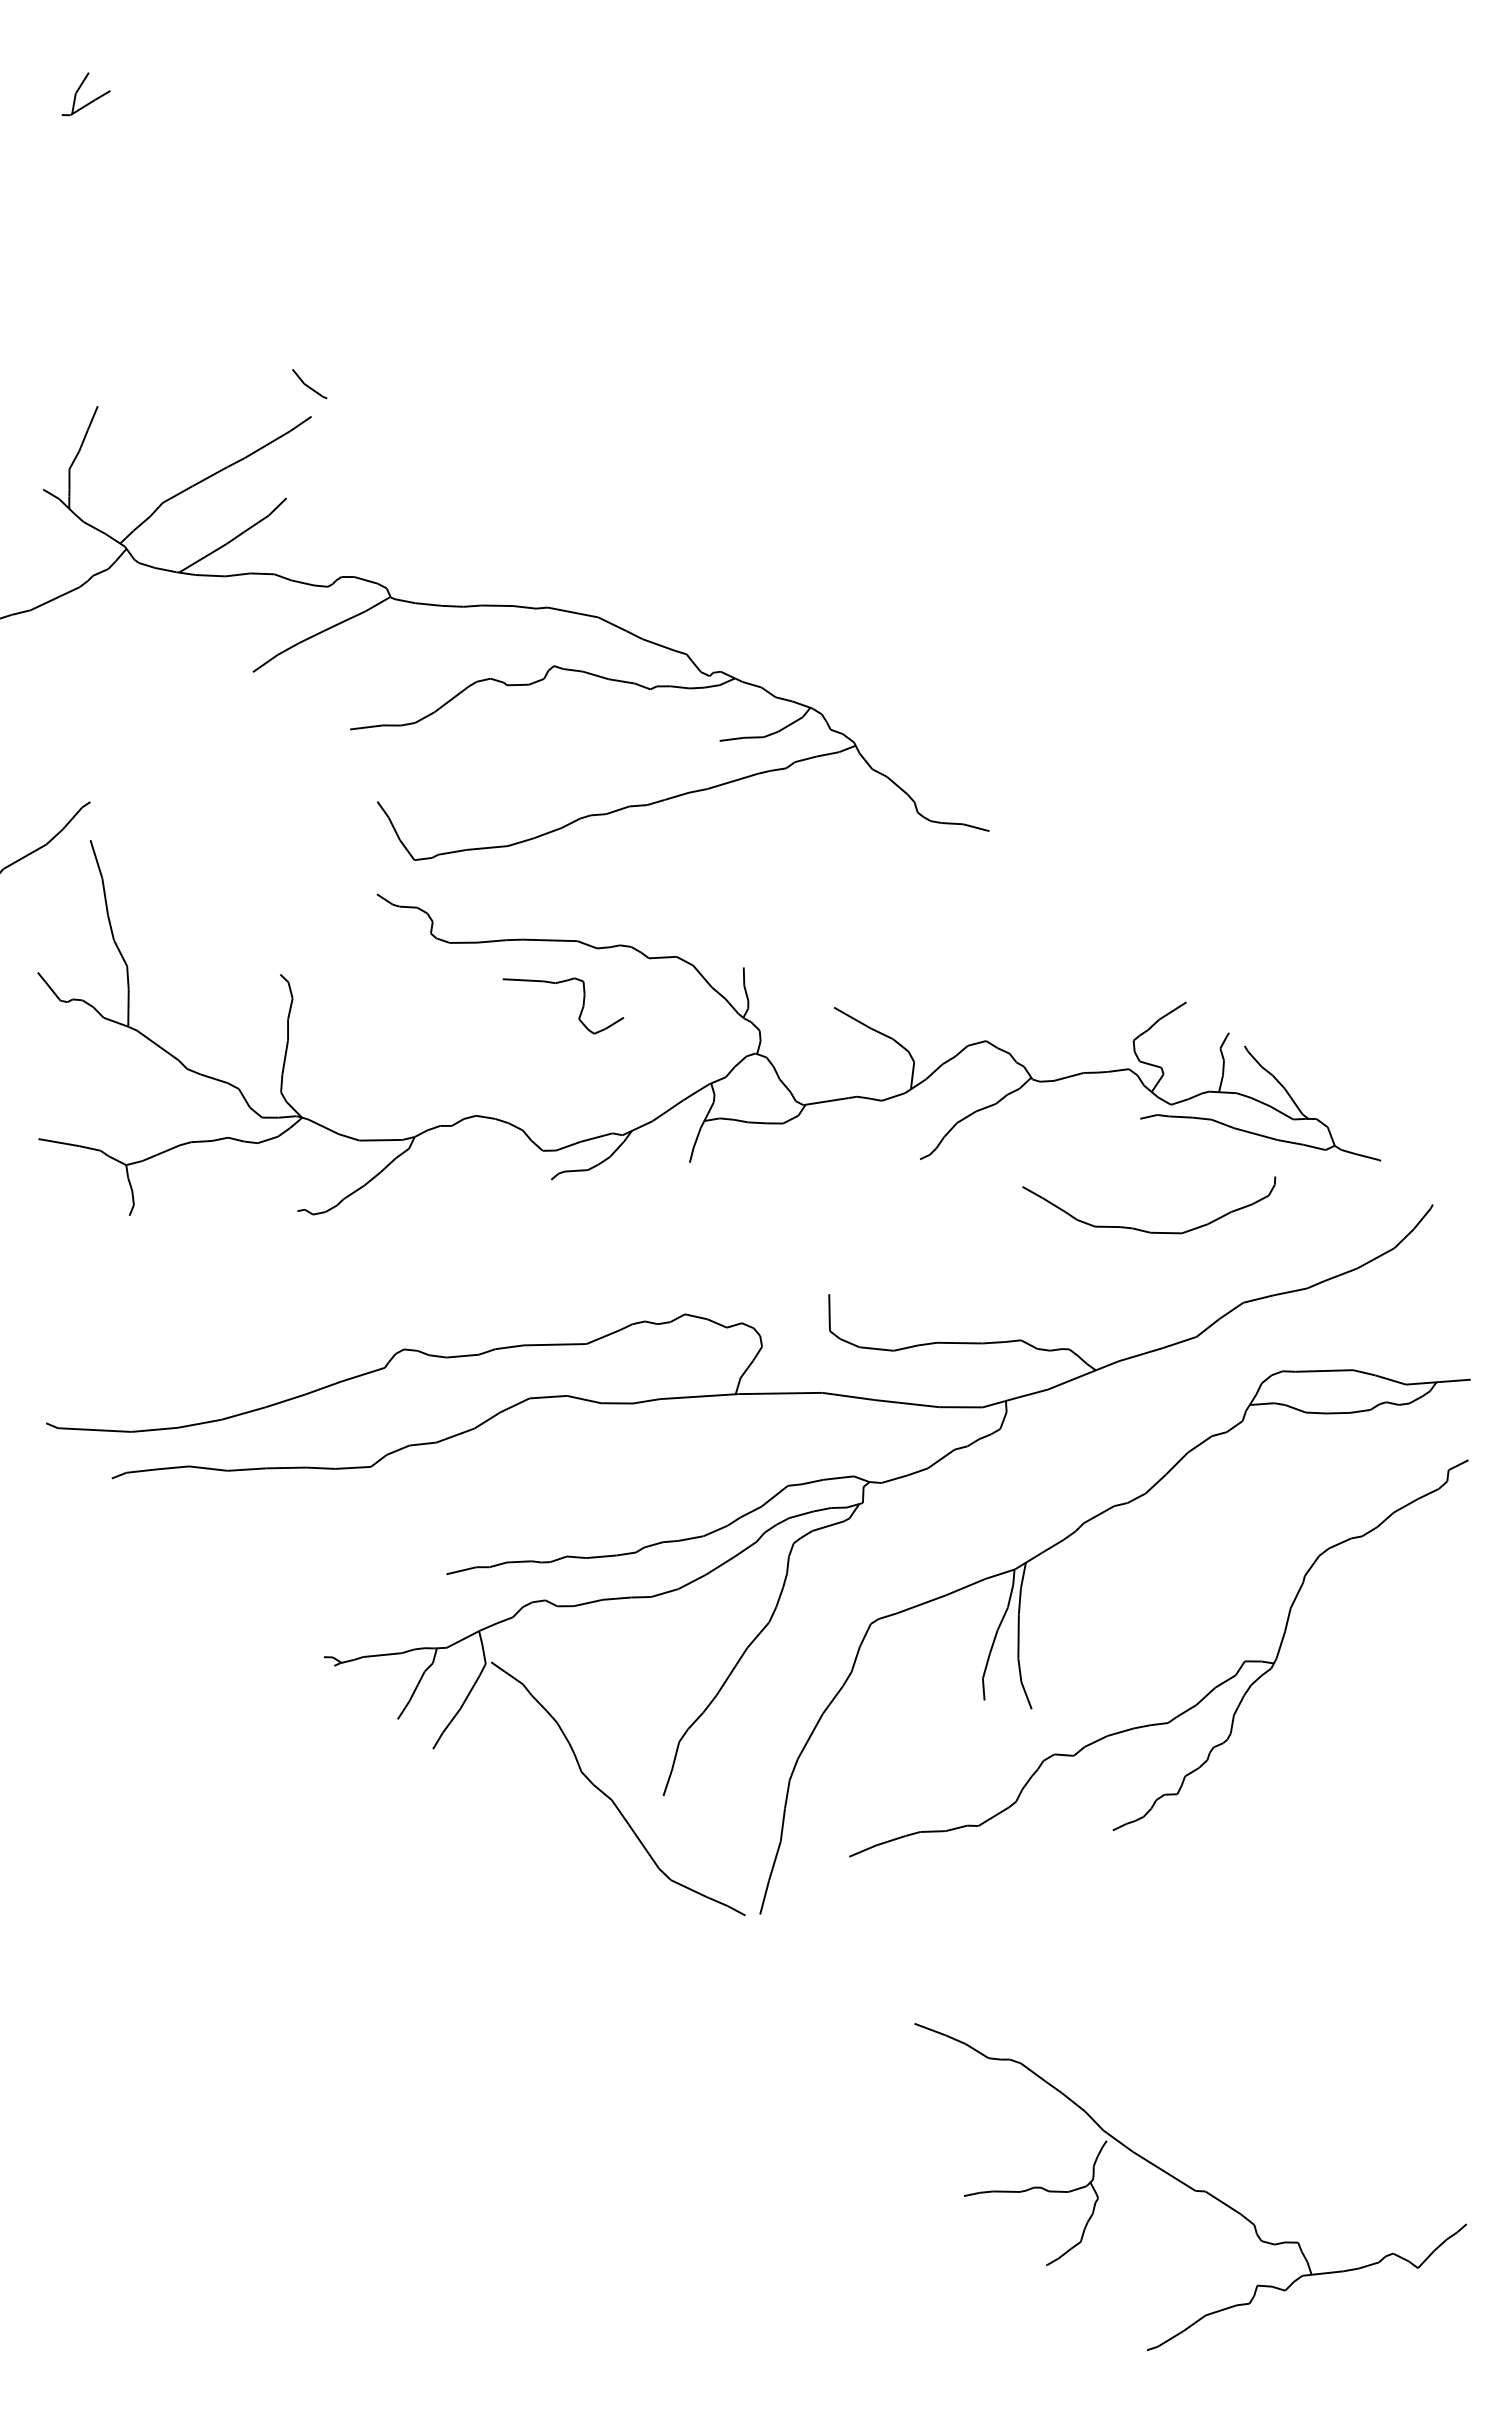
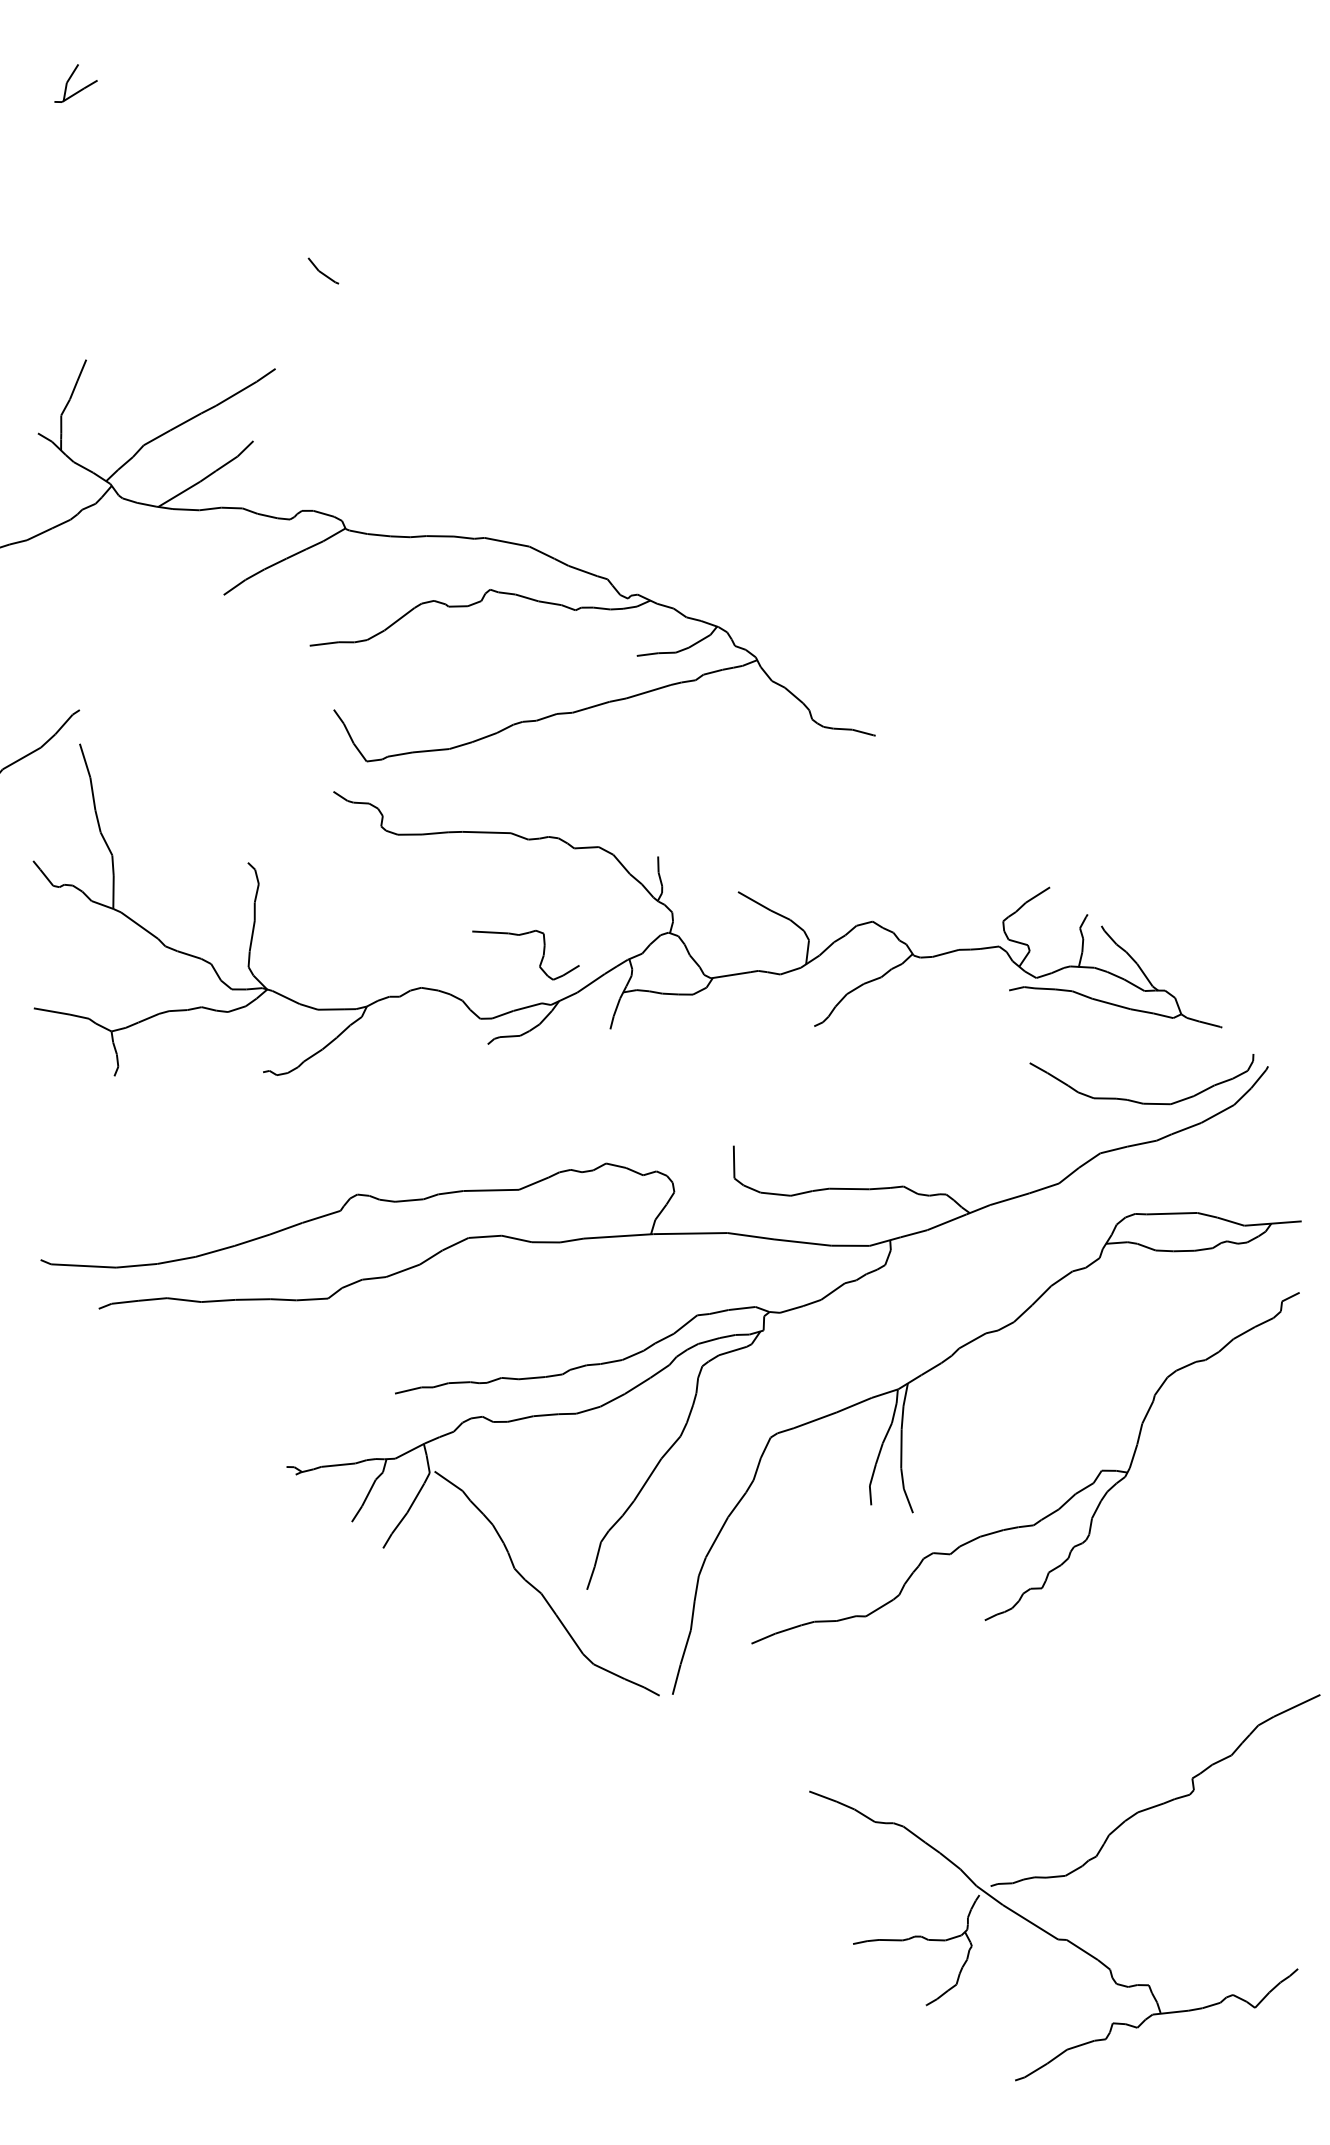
line: (308, 385) -> (322, 272), moved
curve: (580, 1011) -> (541, 960), moved
curve: (1142, 1229) -> (1135, 1100), moved
curve: (1310, 2037) -> (1159, 1803), added

